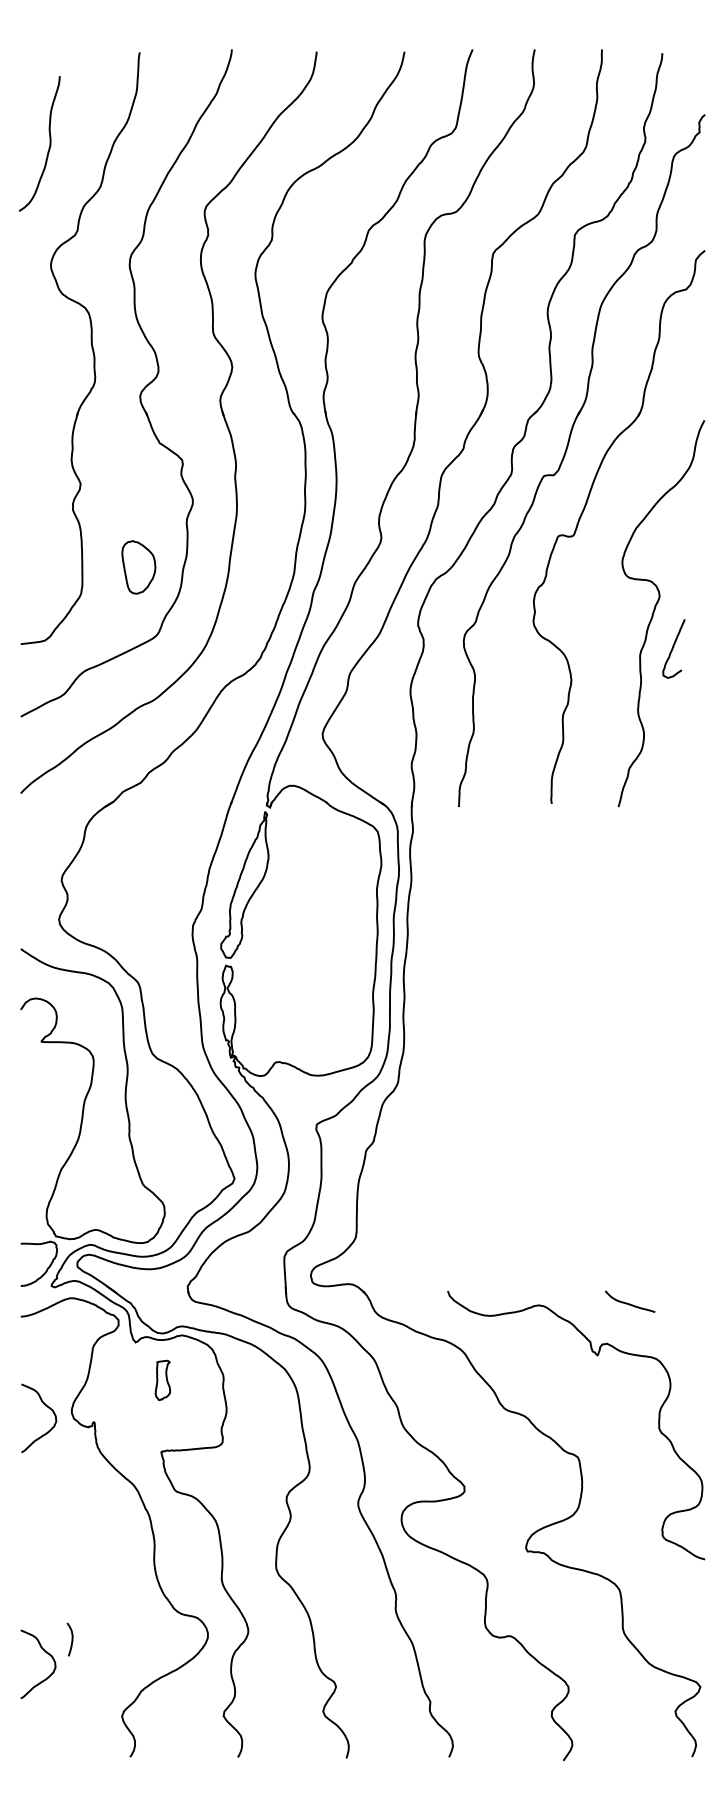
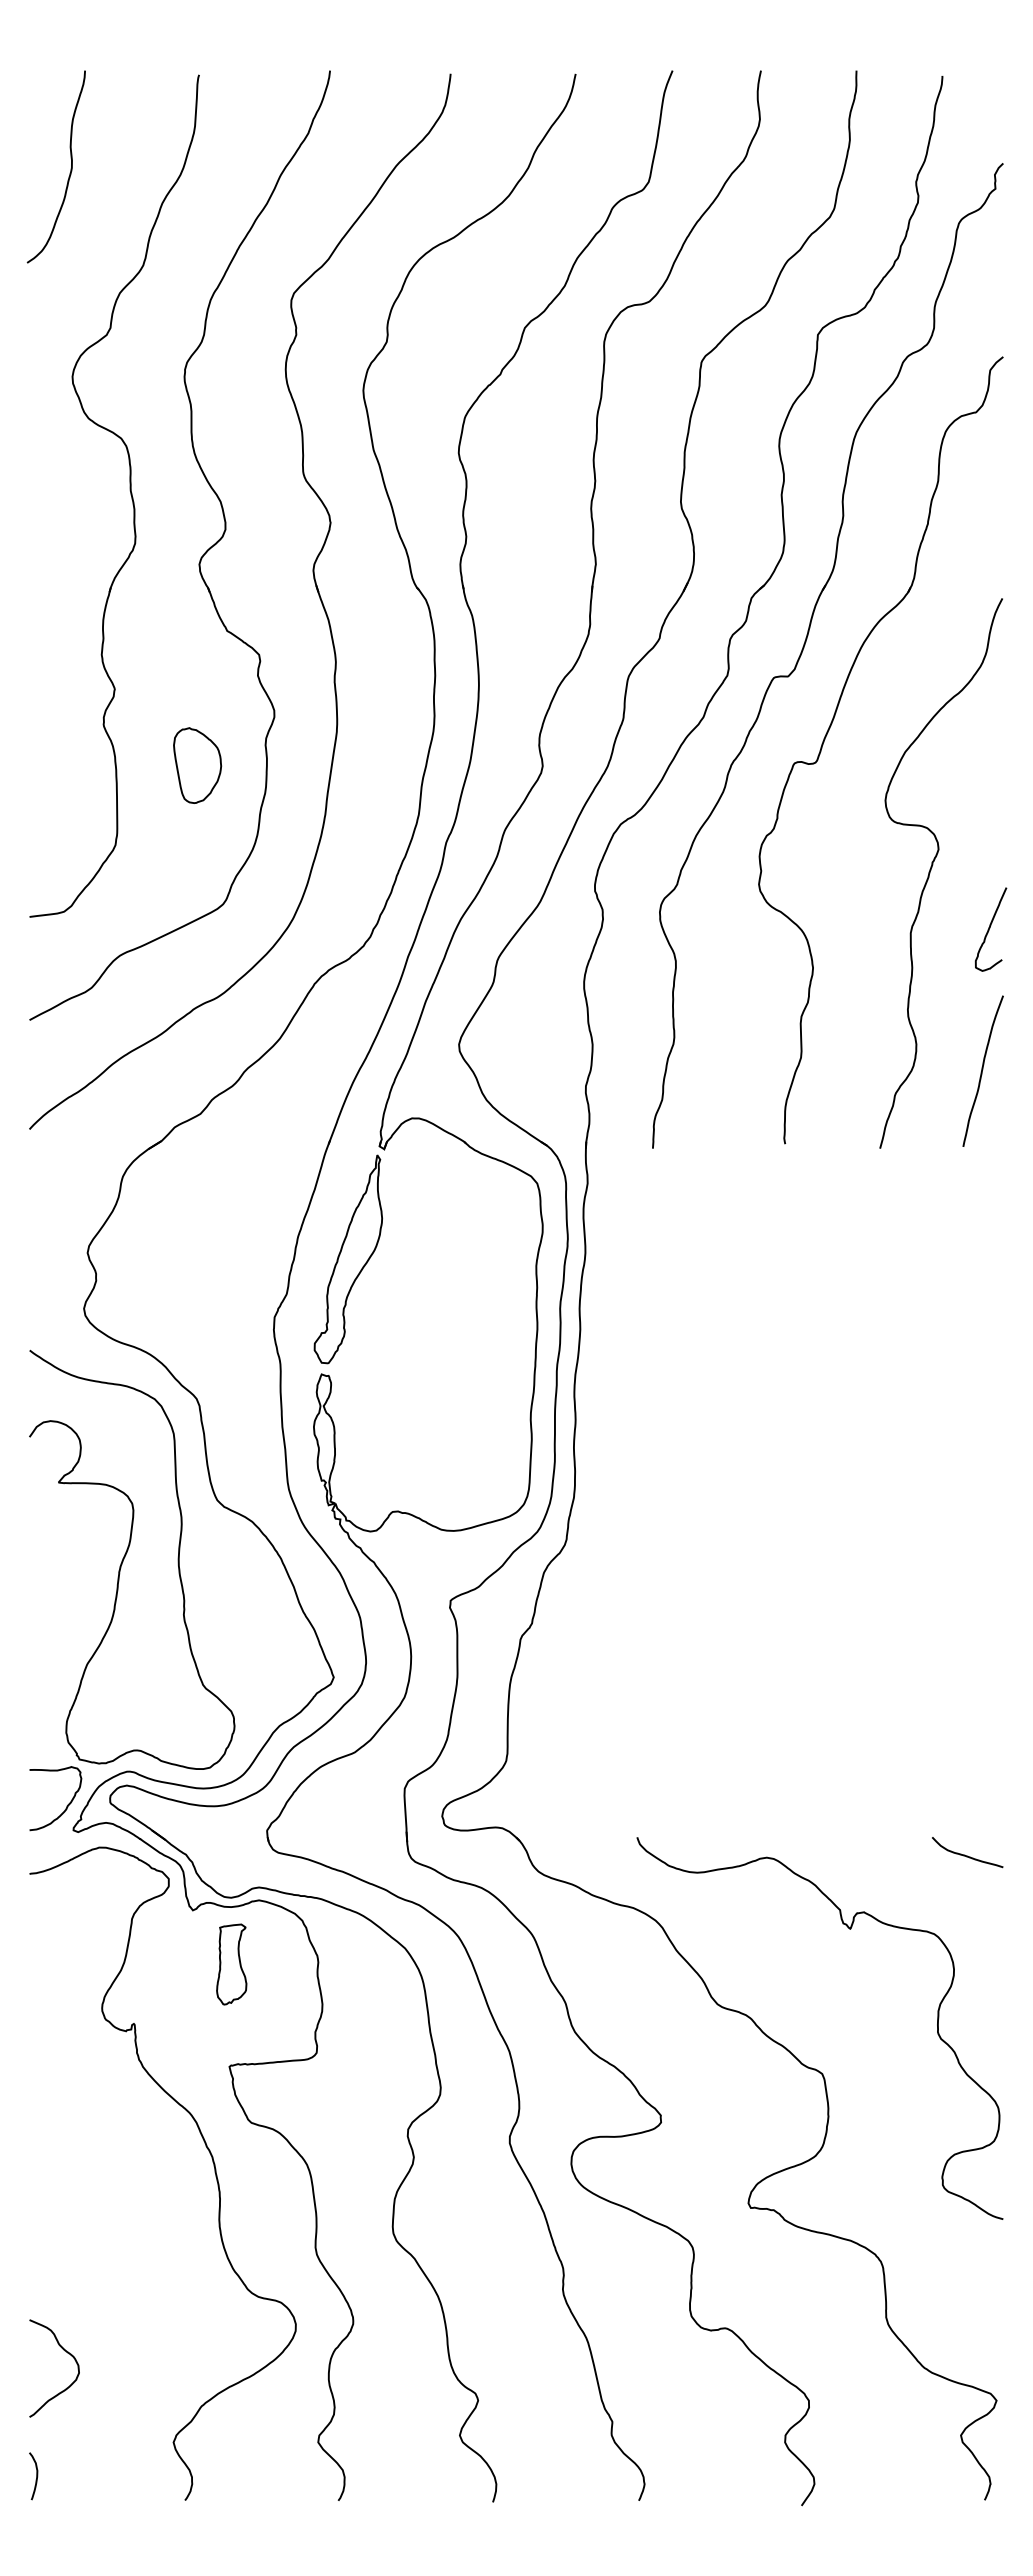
curve: (49, 144) -> (70, 168), moved
part: (138, 567) -> (197, 765), moved
curve: (673, 648) -> (990, 928), moved
curve: (690, 752) -> (982, 1070), added
curve: (630, 1303) -> (967, 1855), moved
part: (162, 1380) -> (231, 1964), size x1.43
curve: (46, 1406) -> (65, 2001), removed
curve: (72, 1639) -> (36, 2476), moved

